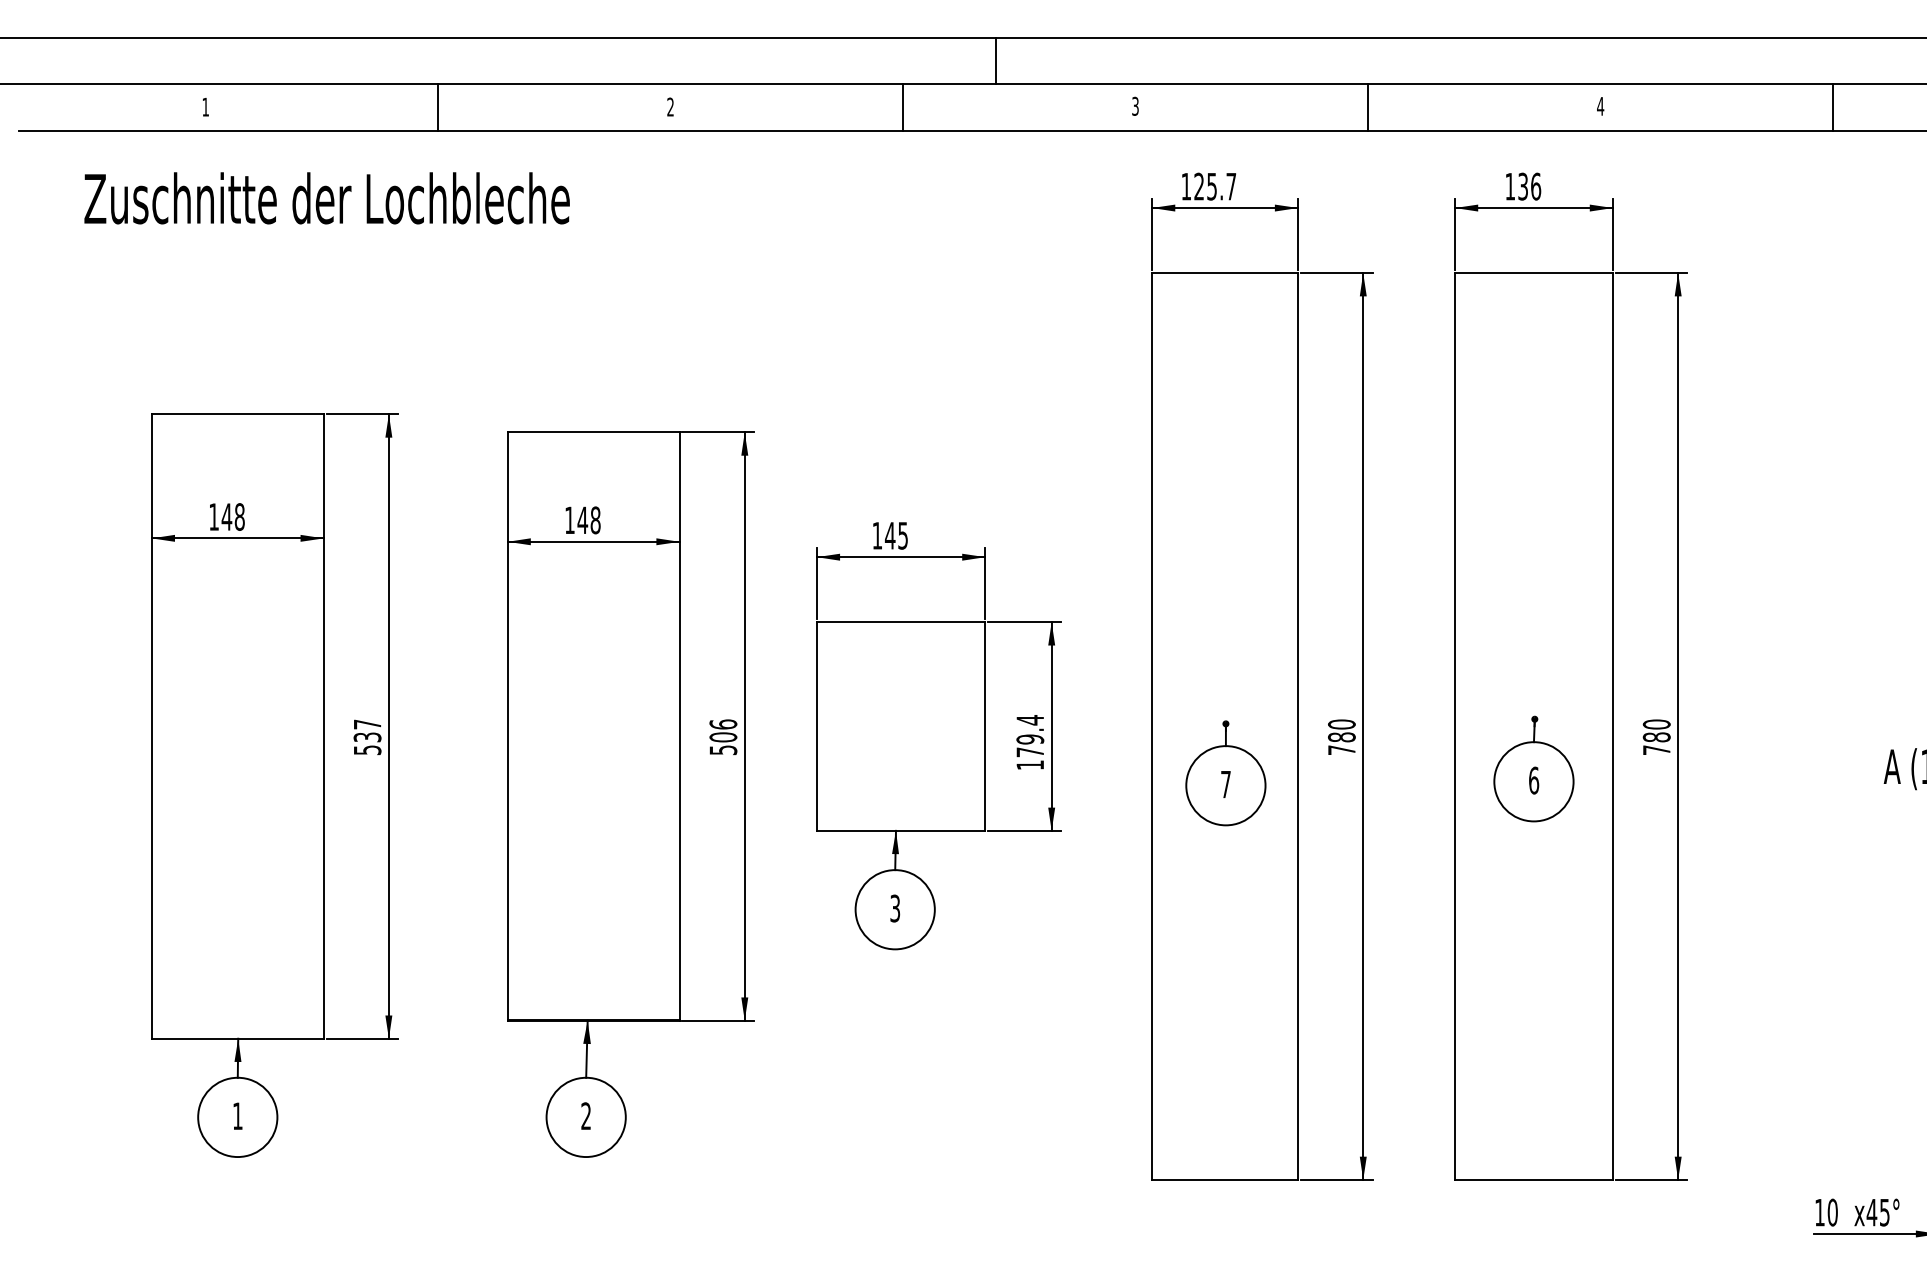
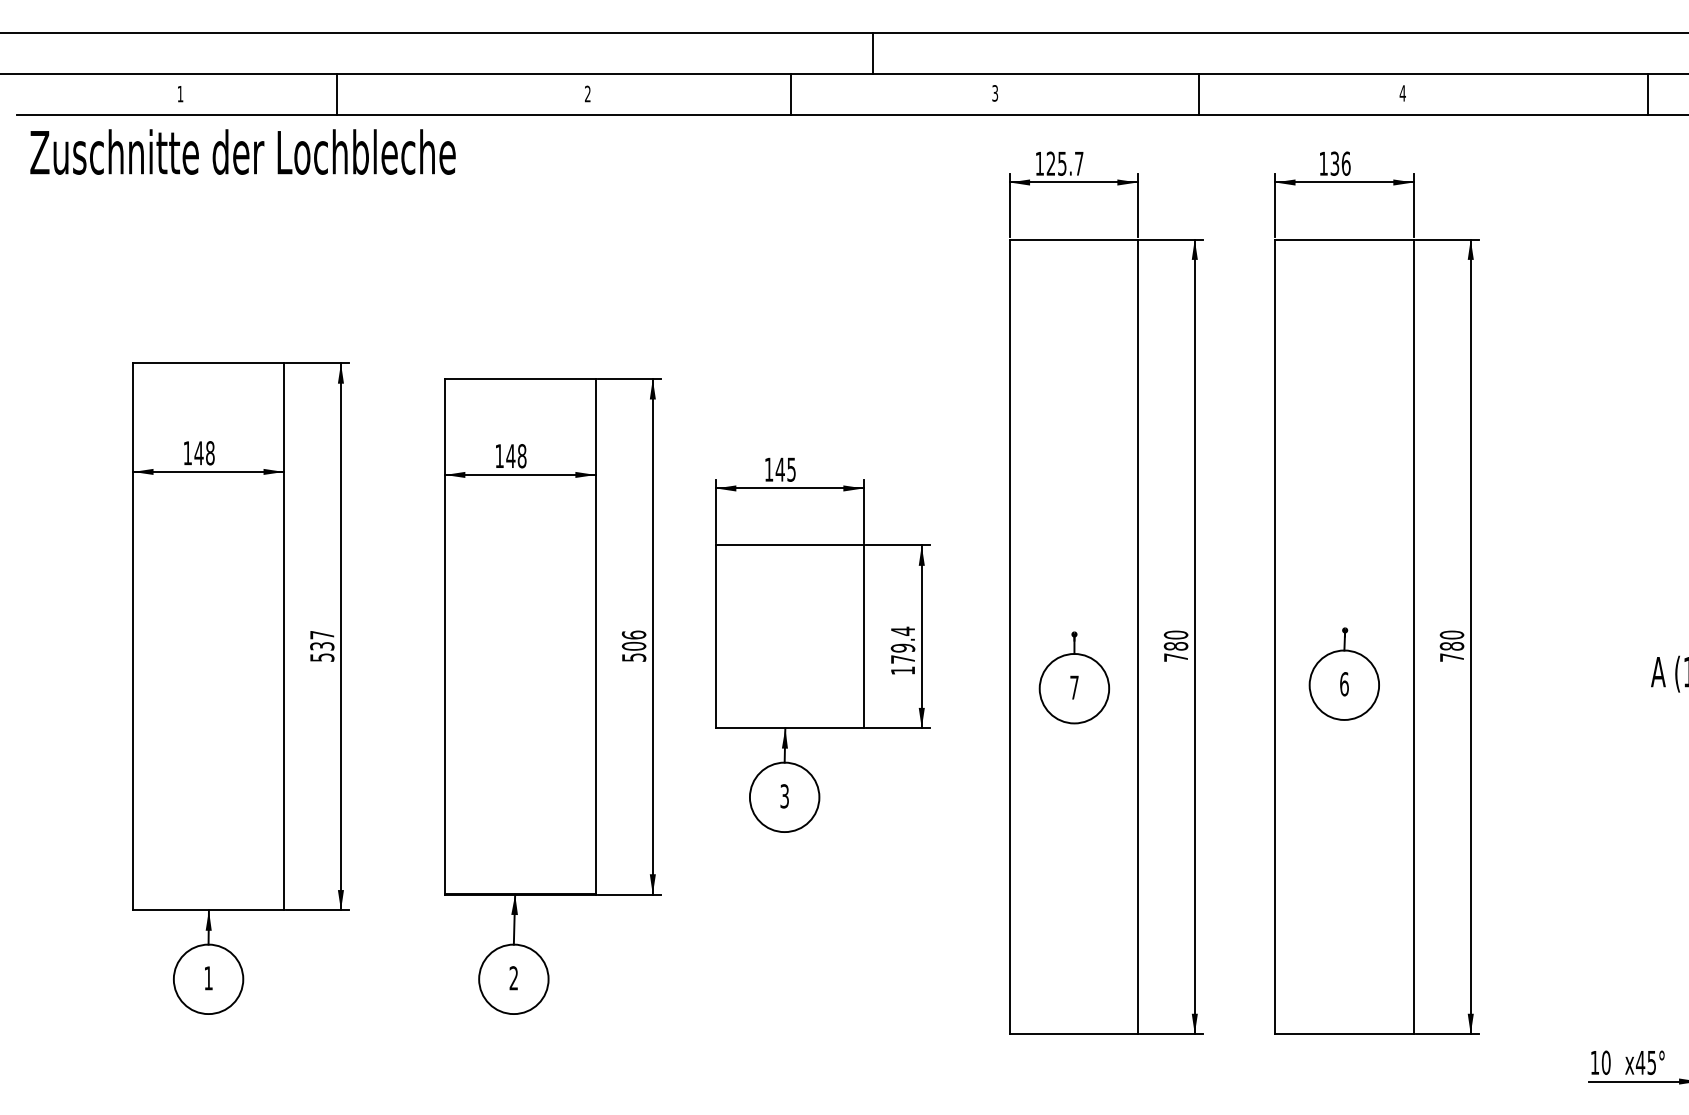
line: (437, 107) -> (337, 94), moved
line: (1832, 107) -> (1647, 94), moved
text: (326, 198) -> (242, 152), moved

